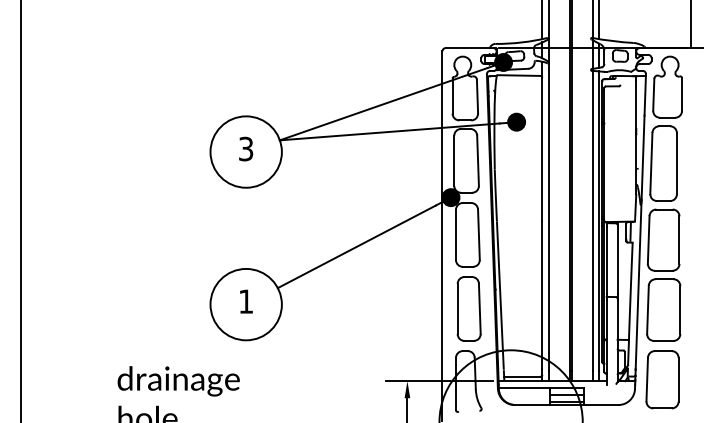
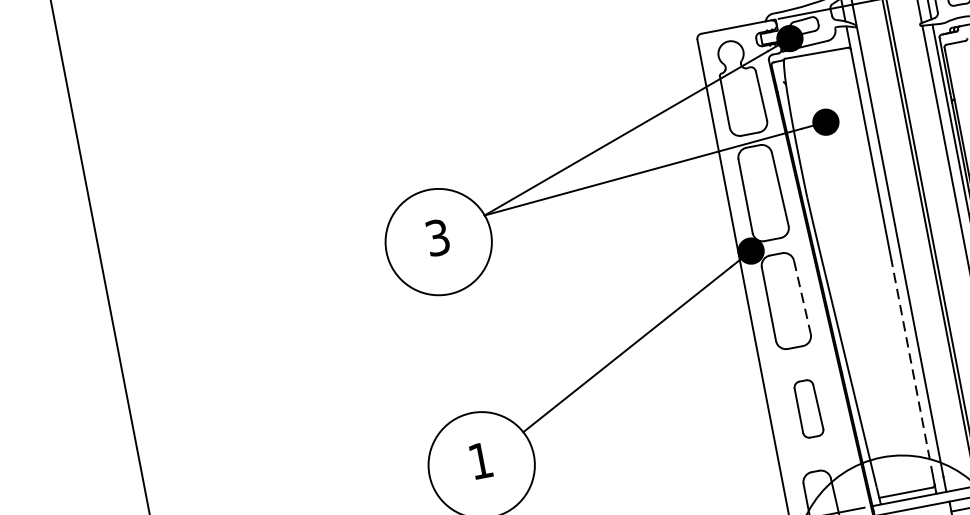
line: (478, 235) -> (802, 298), solid -> dashed
line: (542, 295) -> (912, 368), solid -> dashed
part: (468, 308) -> (807, 408), size x0.6

